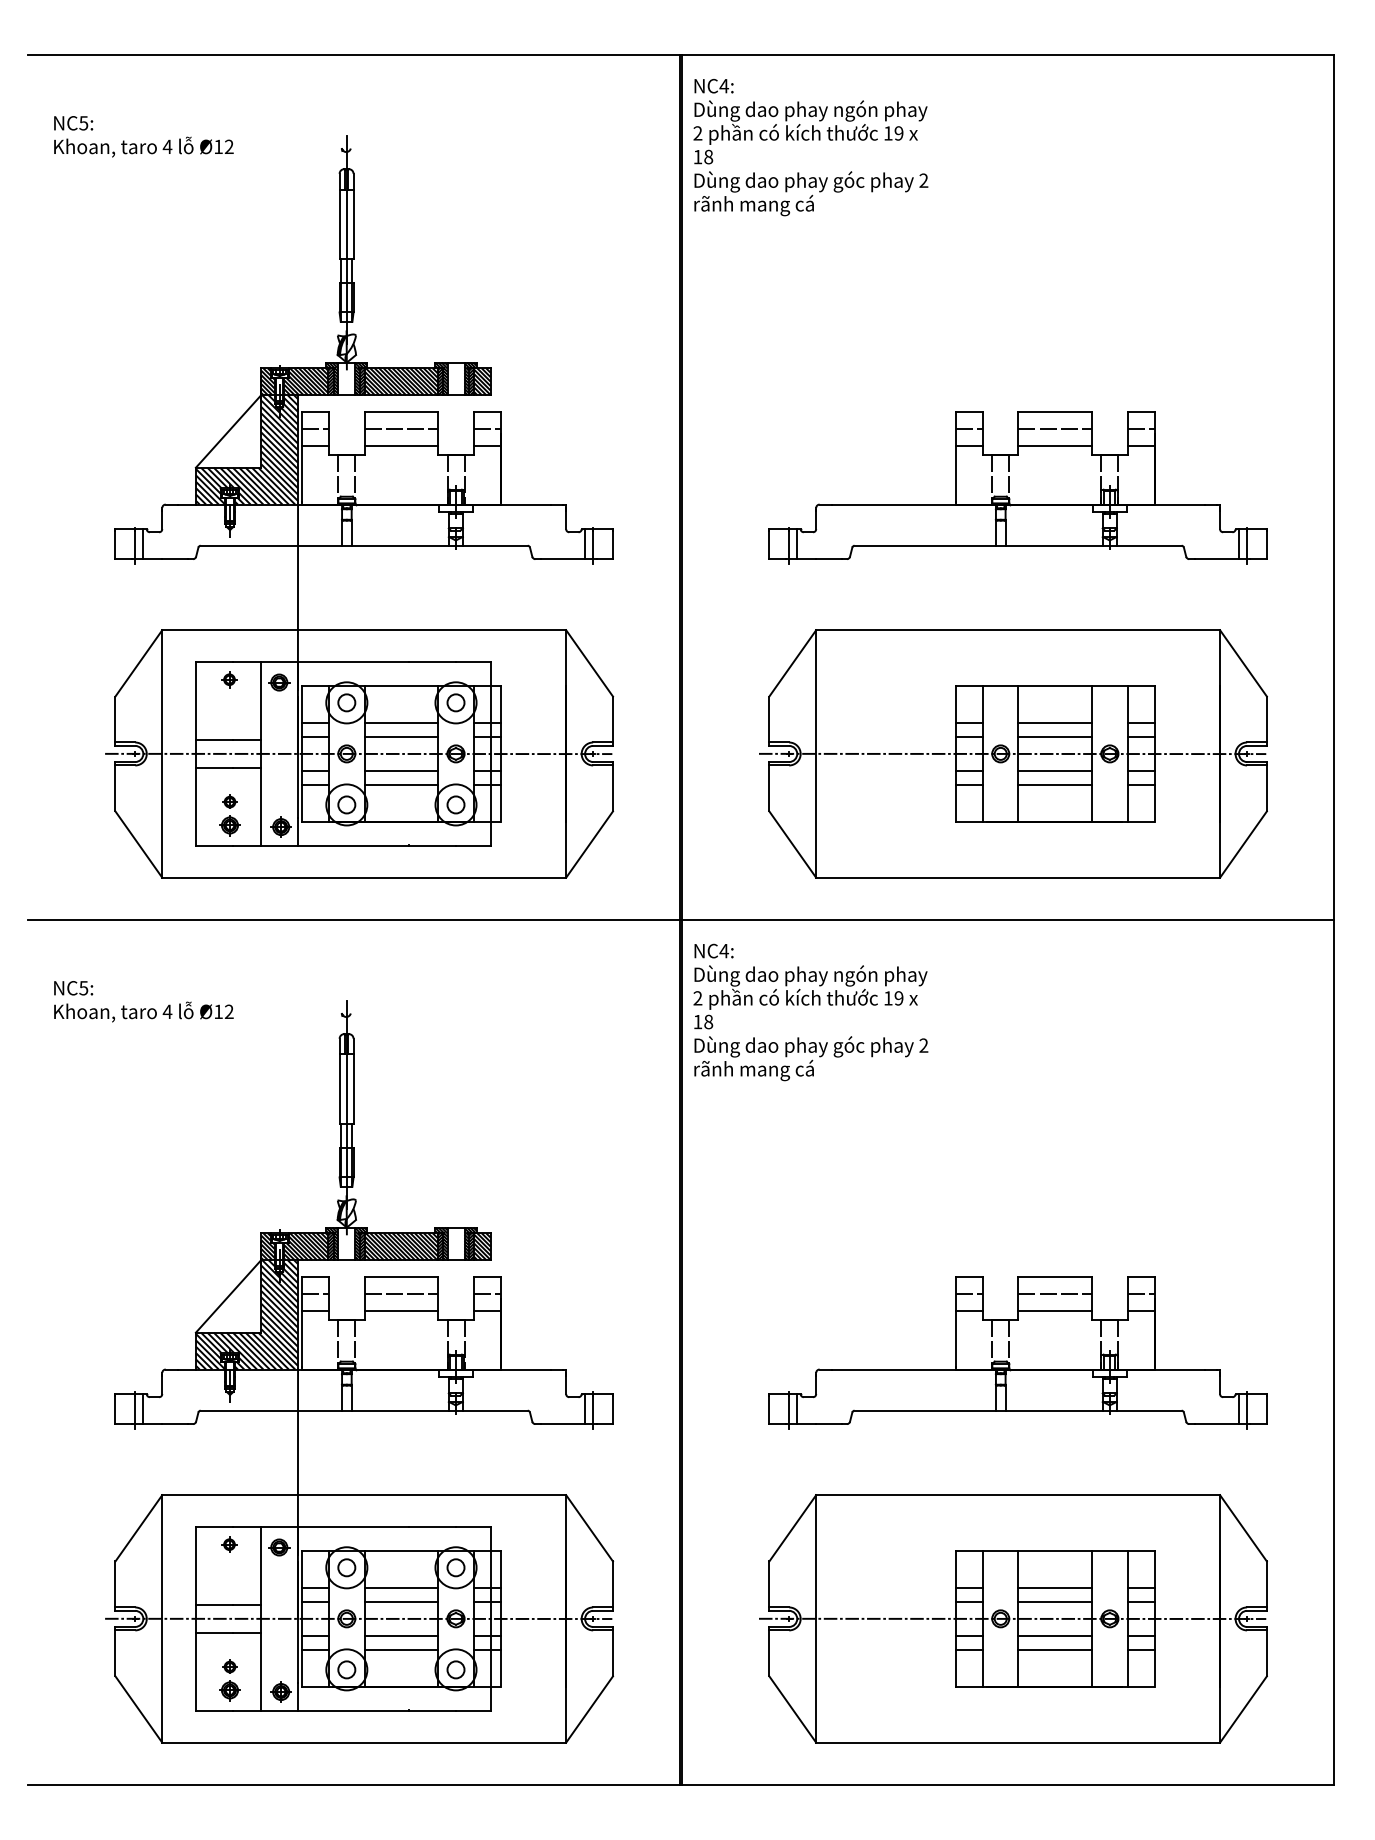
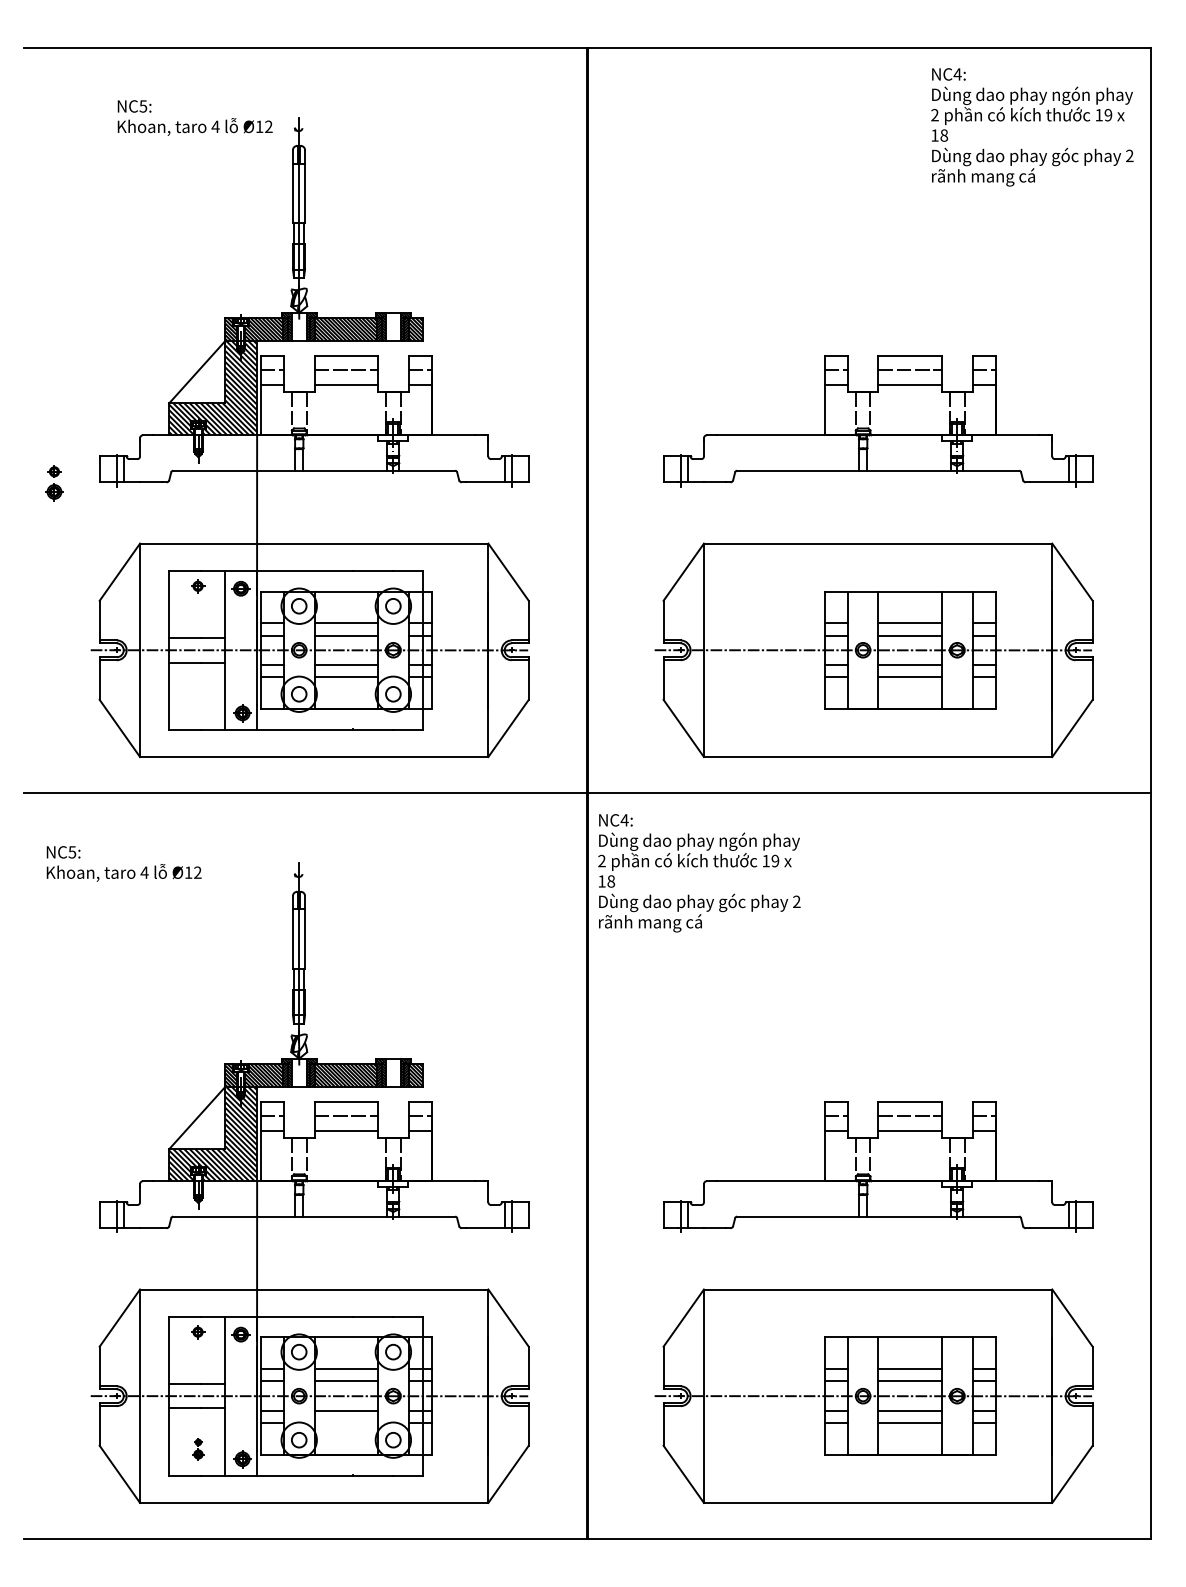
text: (143, 136) -> (194, 117), moved
text: (810, 147) -> (1032, 127), moved
part: (230, 815) -> (54, 483), moved
line: (401, 1650) -> (346, 1423), removed
part: (230, 1680) -> (198, 1449), size x0.6

